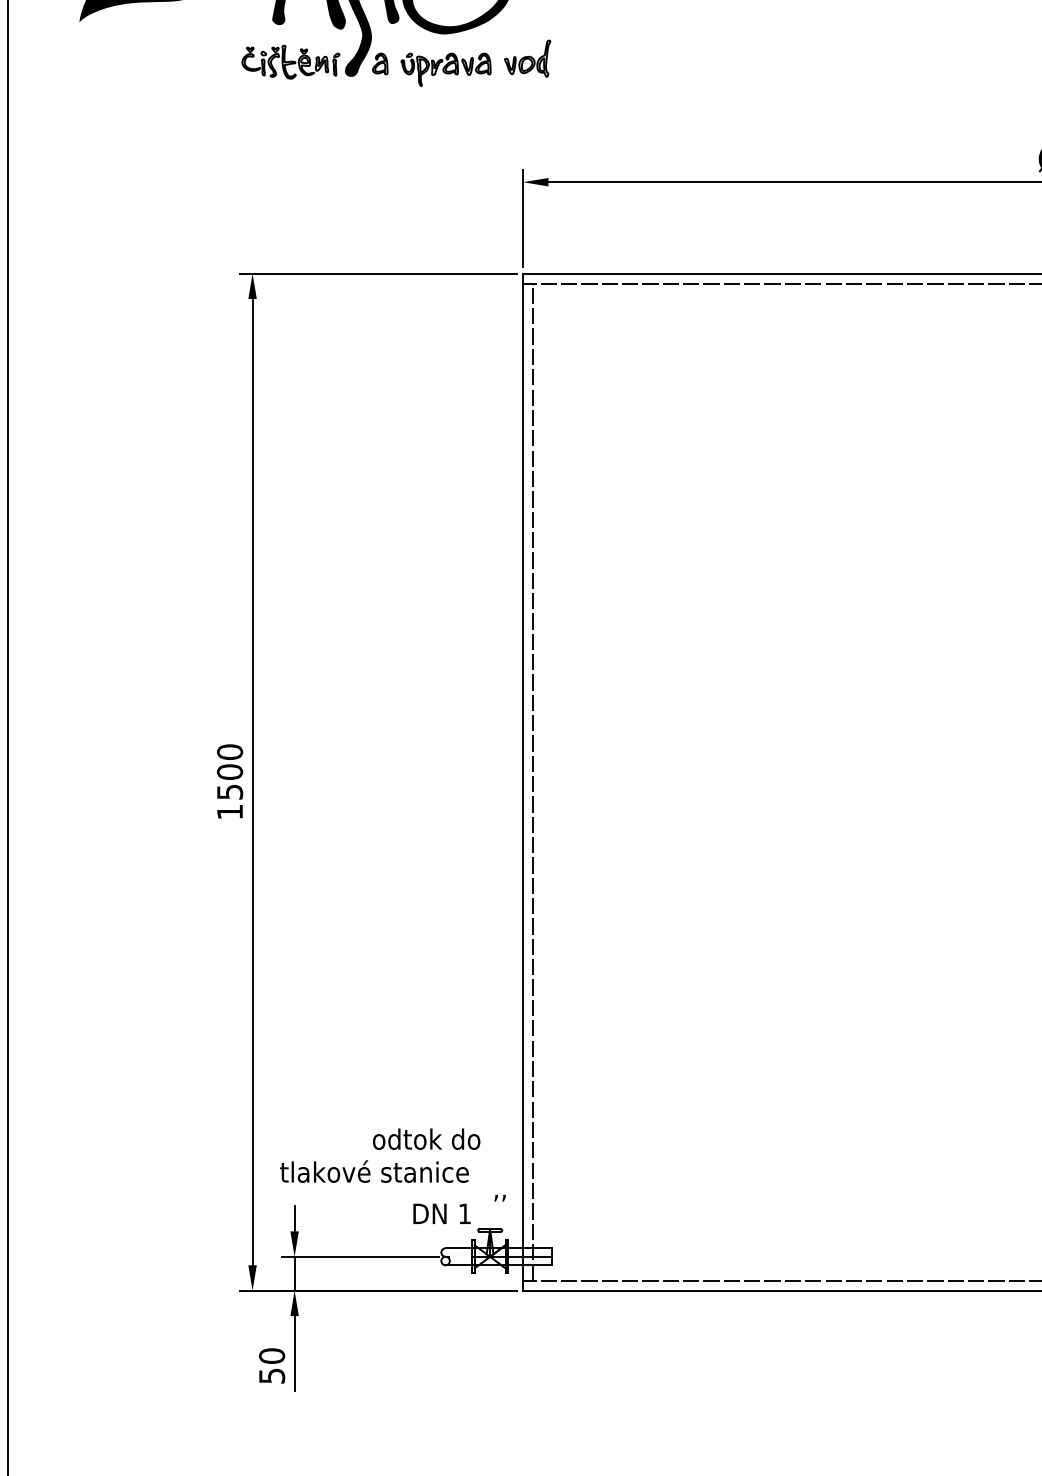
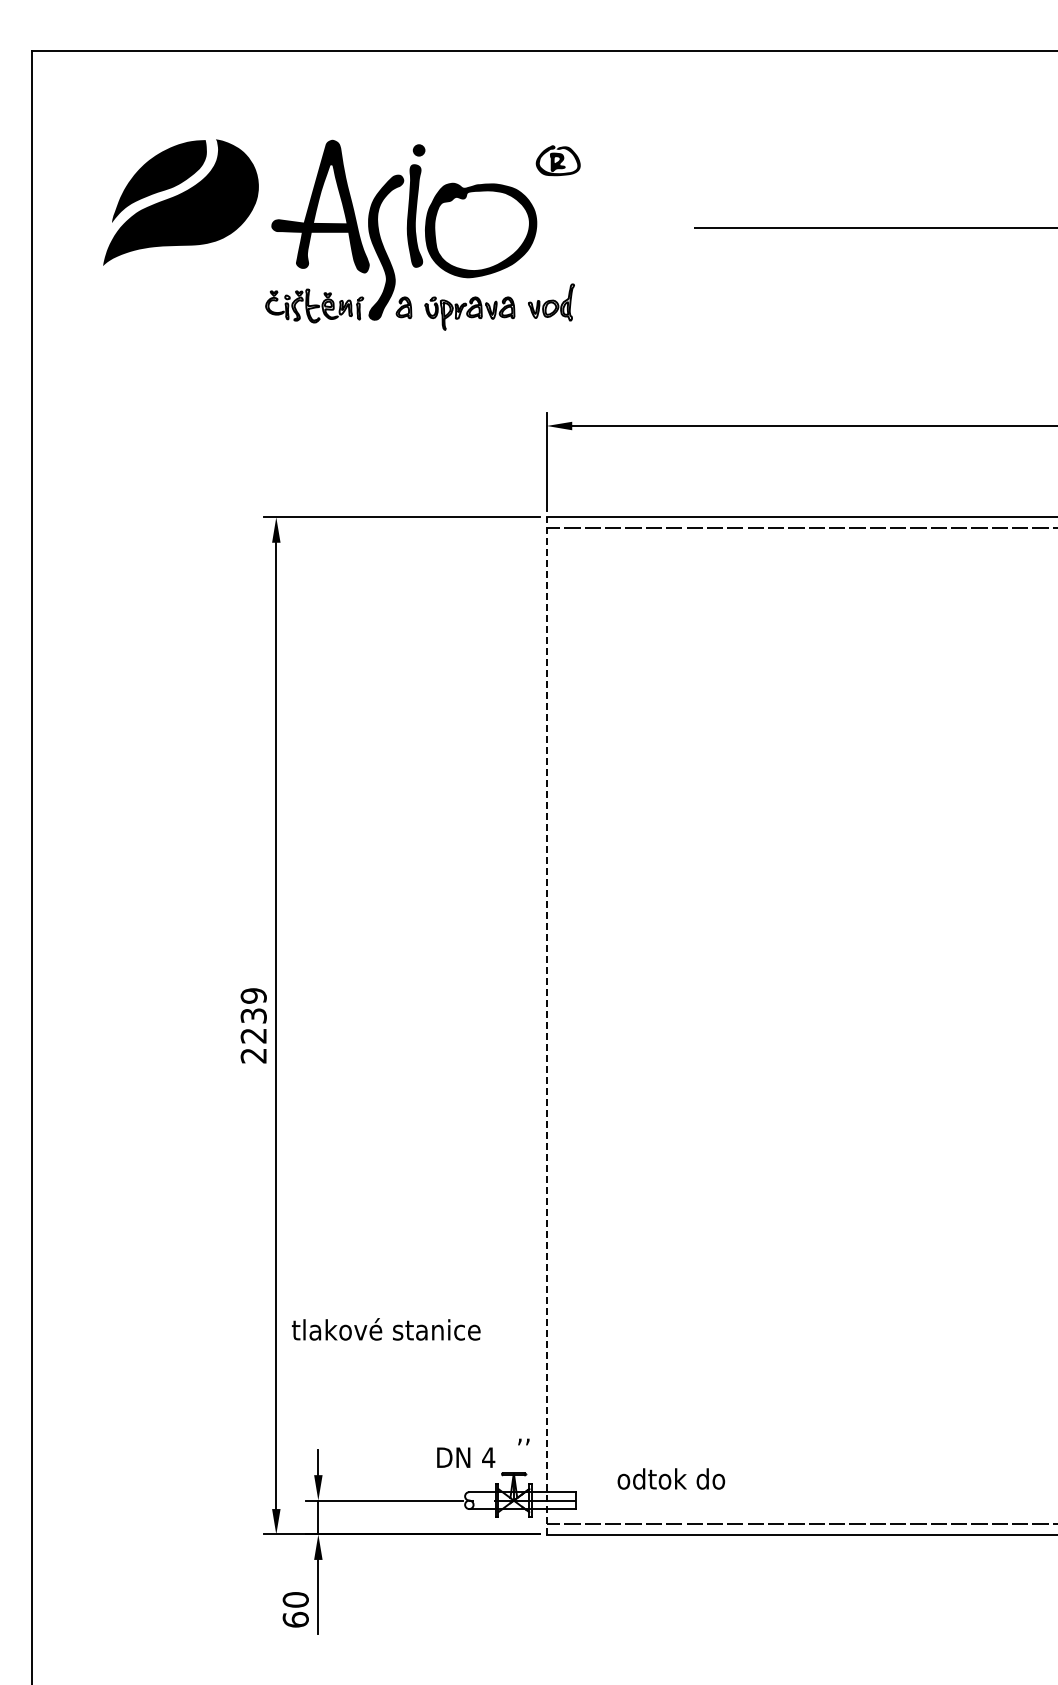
text: (229, 781) -> (253, 1025), 1500 -> 2239
line: (522, 781) -> (546, 1025), solid -> dashed
line: (532, 781) -> (556, 1025), removed
text: (426, 1138) -> (671, 1478), moved
text: (373, 1171) -> (385, 1329), moved
text: (464, 1213) -> (488, 1457), 1 -> 4
text: (271, 1375) -> (295, 1619), 50 -> 60

